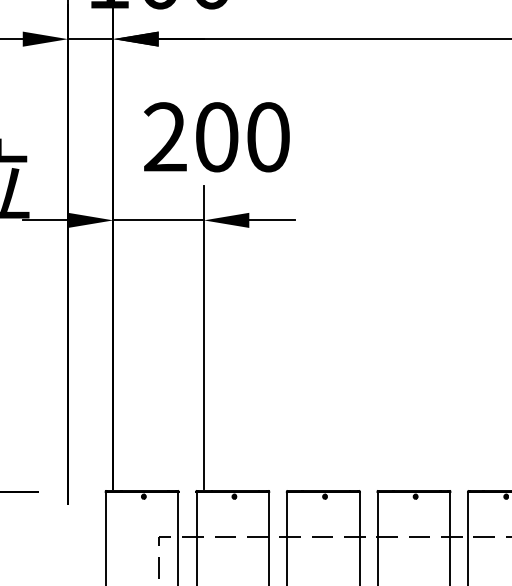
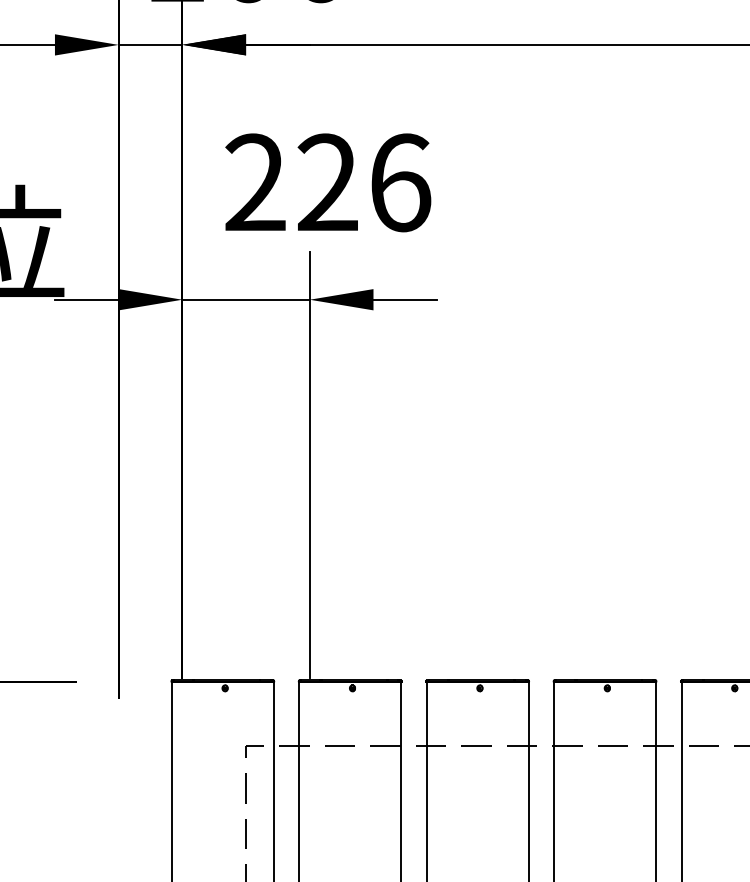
text: (242, 137) -> (364, 182), 200 -> 226

